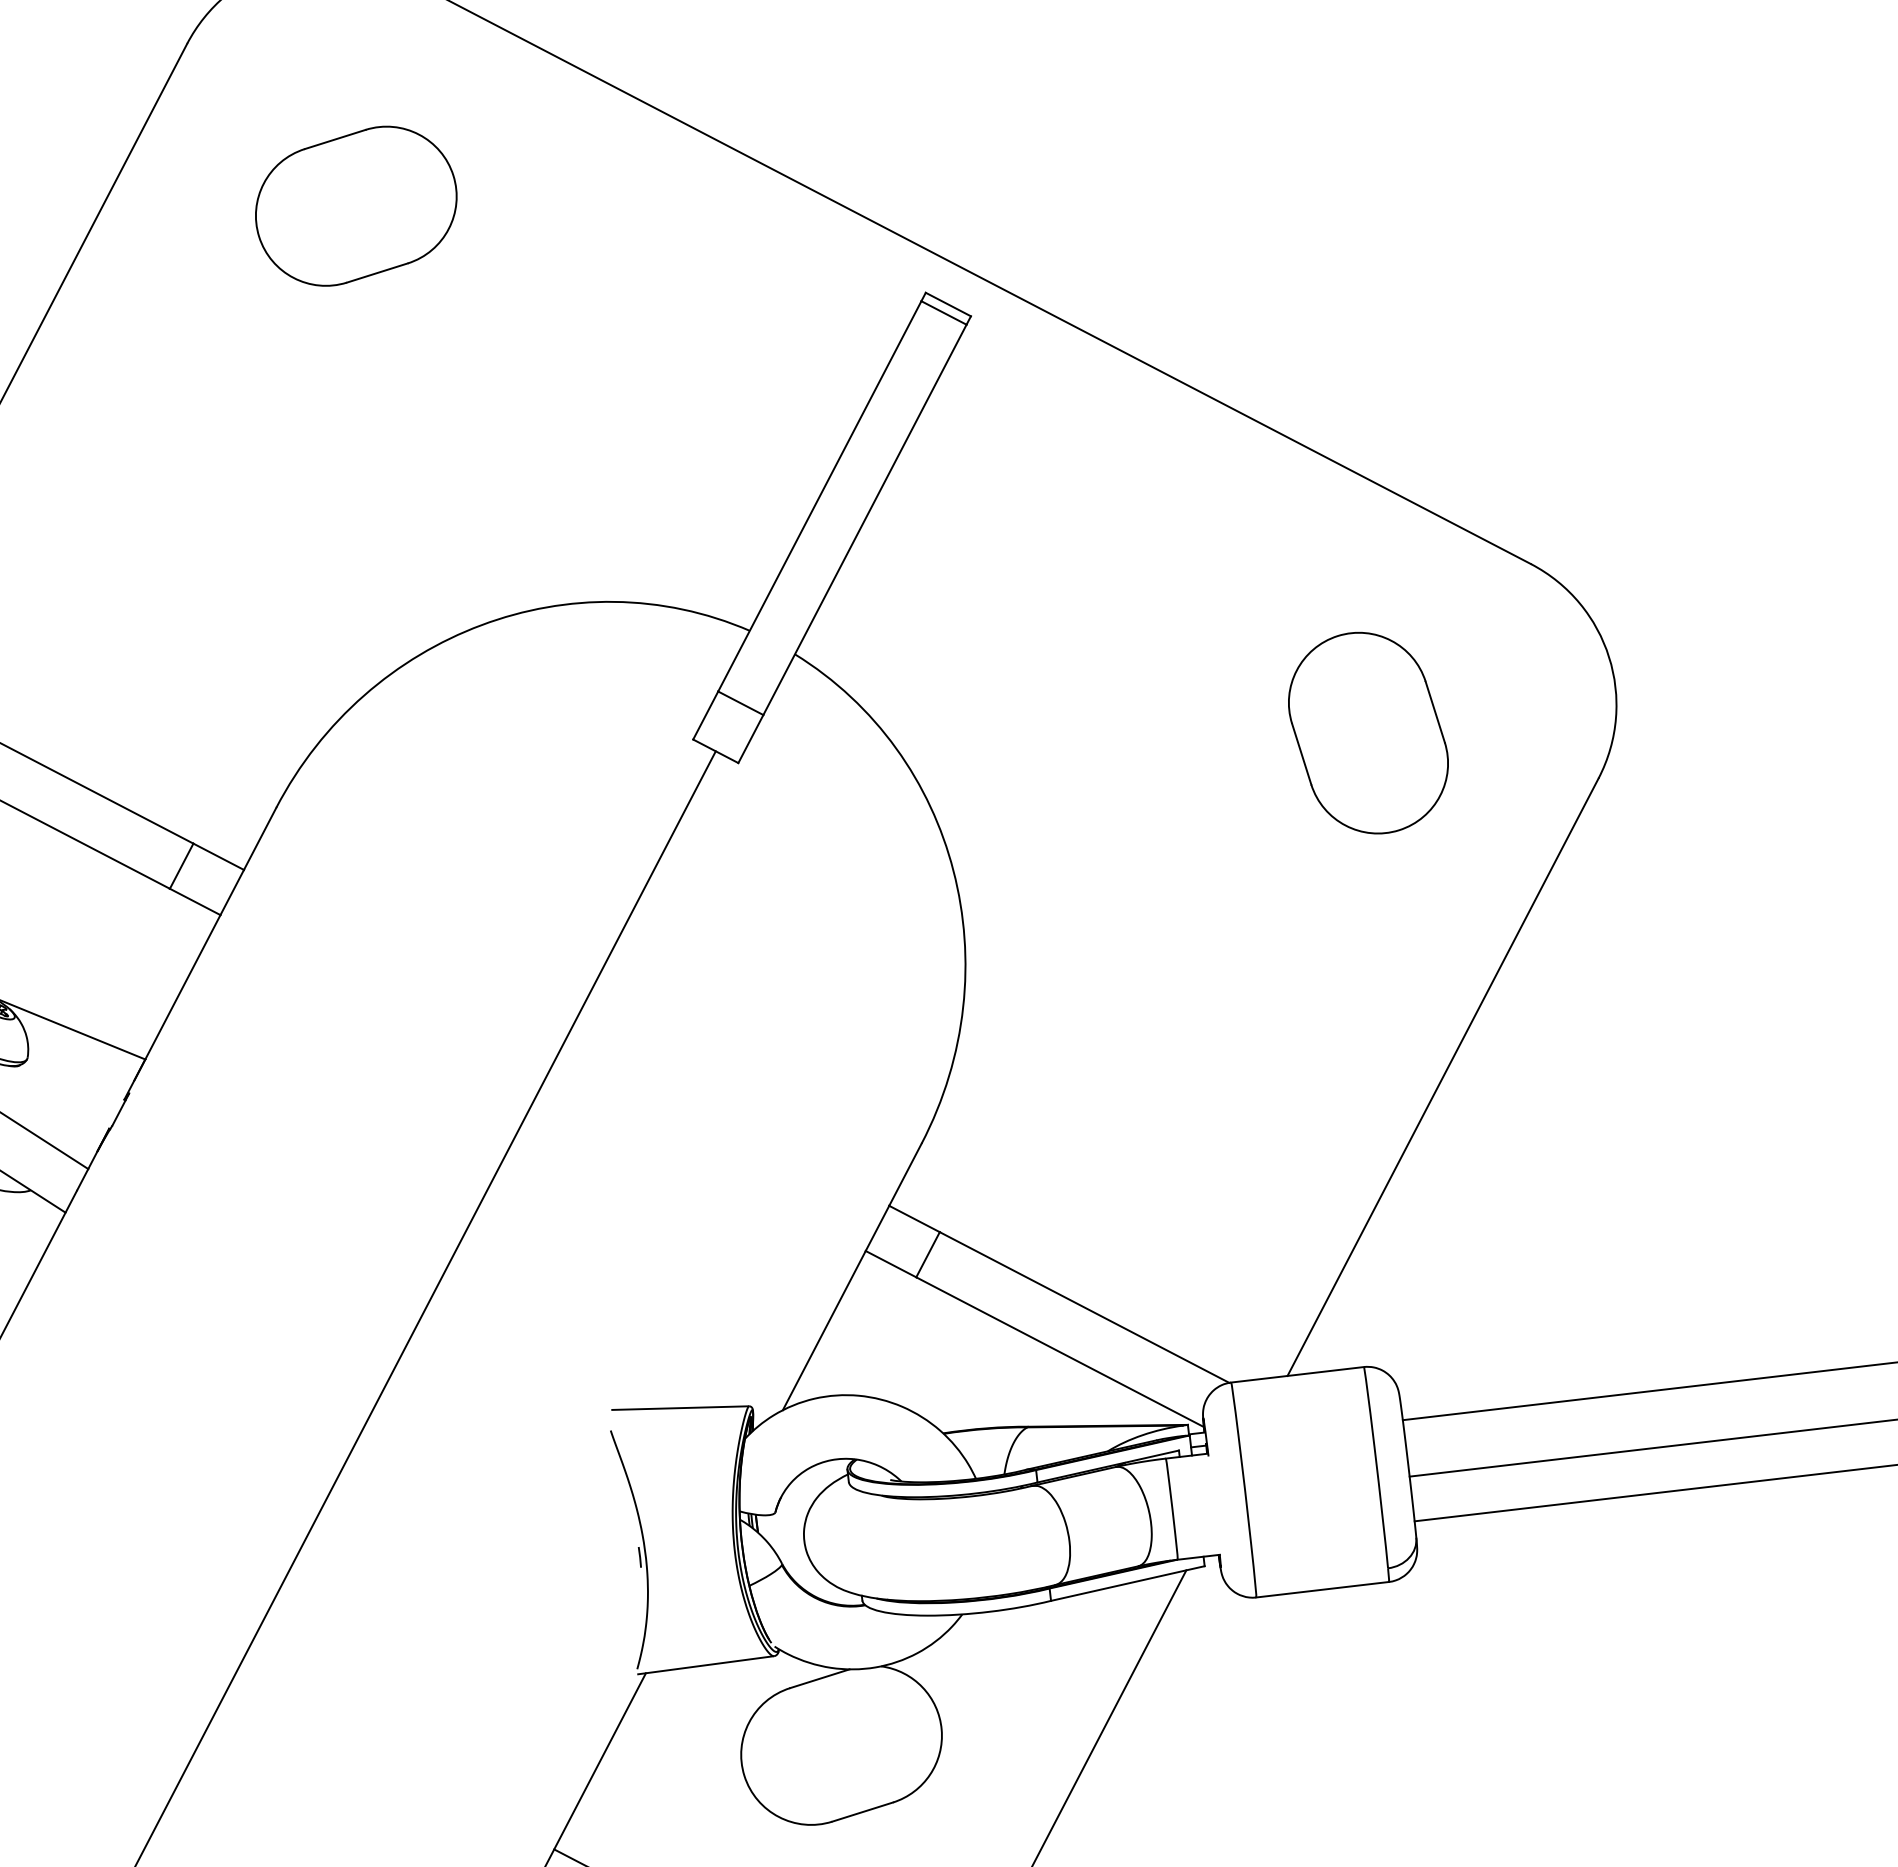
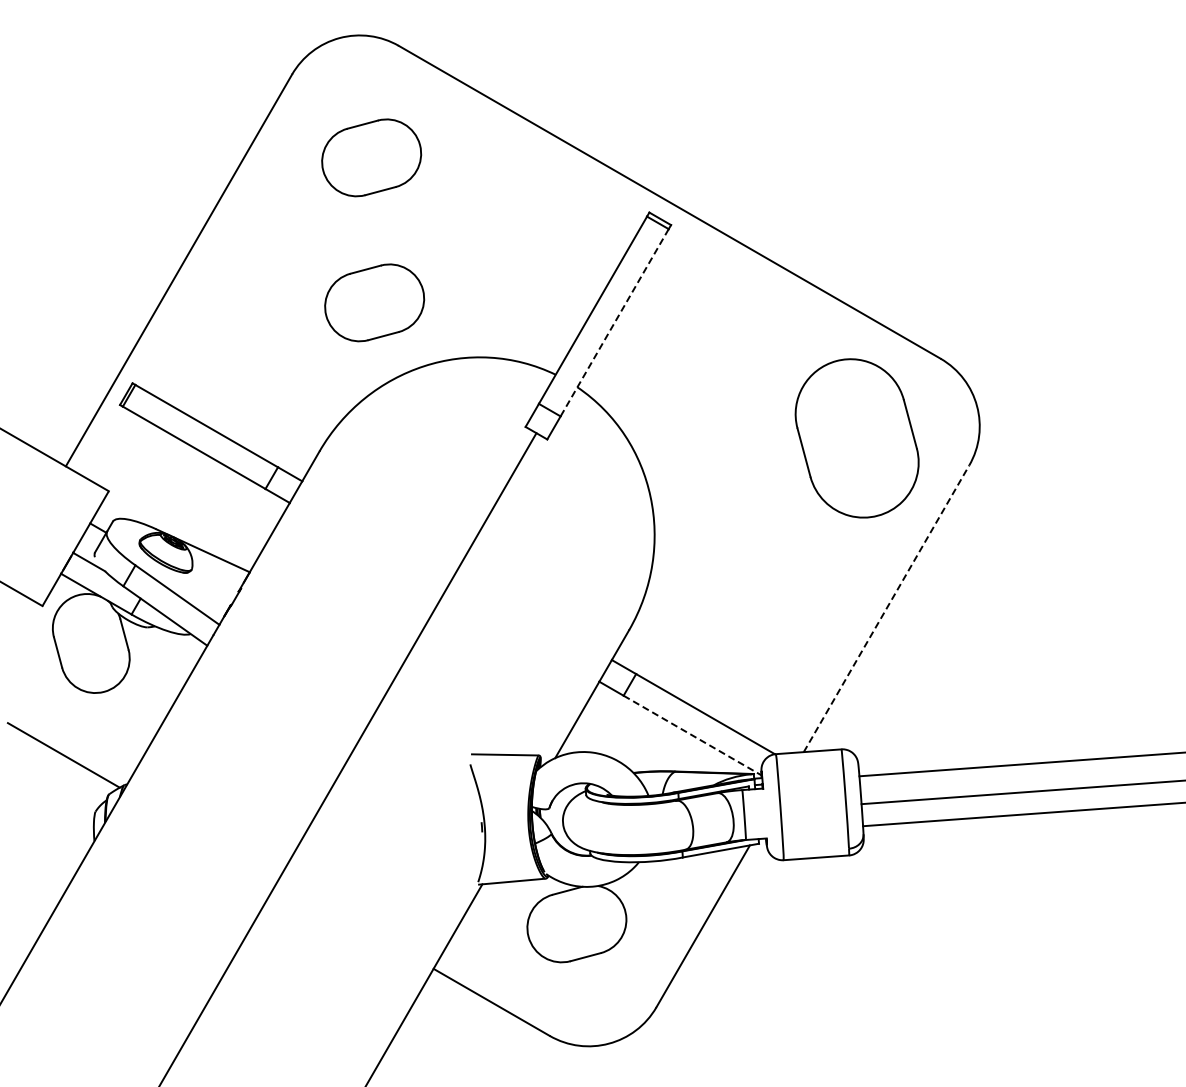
part: (374, 499) -> (374, 302), added
line: (864, 521) -> (614, 323), solid -> dashed
part: (1368, 731) -> (857, 437), size x1.6
line: (1442, 1076) -> (886, 608), solid -> dashed
line: (1059, 1352) -> (692, 735), solid -> dashed

